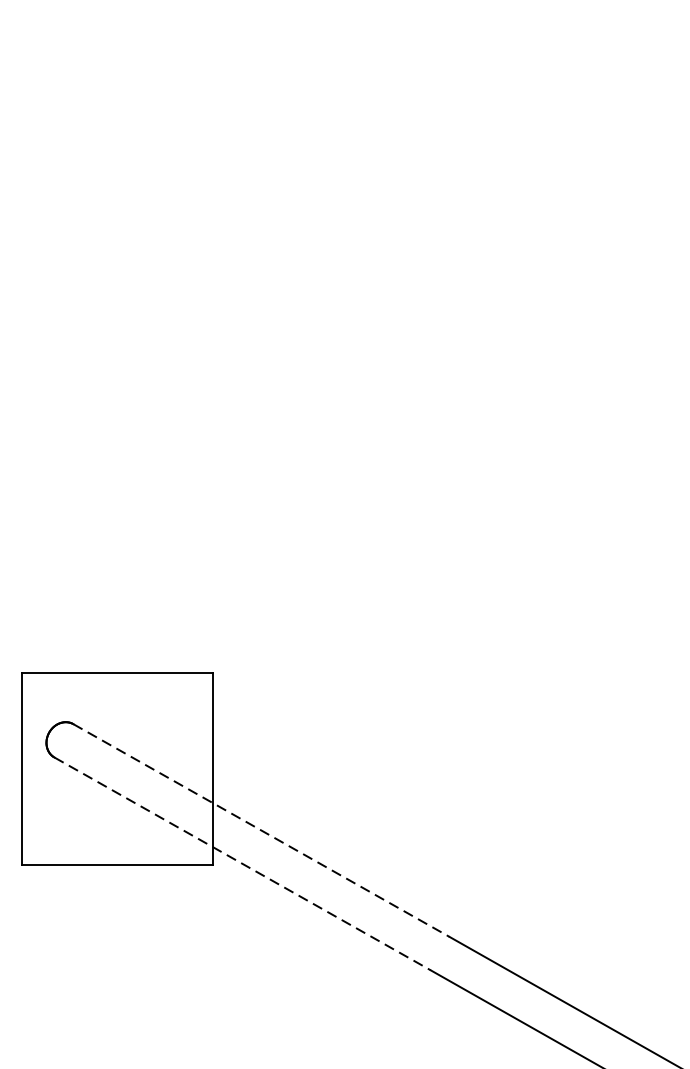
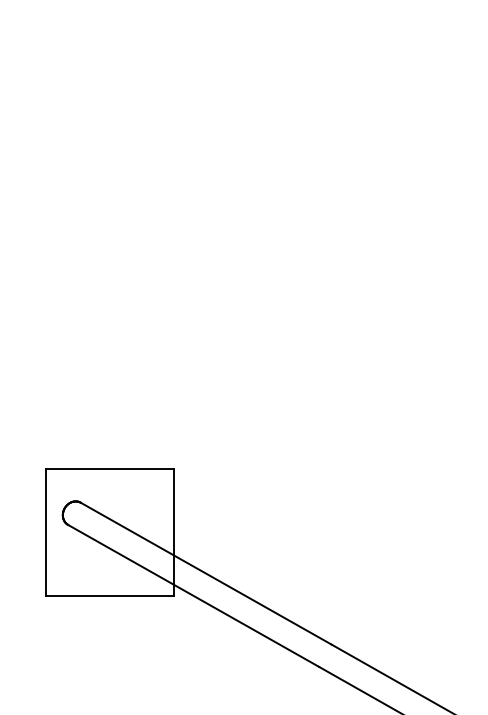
line: (261, 830) -> (206, 573), dashed -> solid
line: (243, 864) -> (194, 596), dashed -> solid

